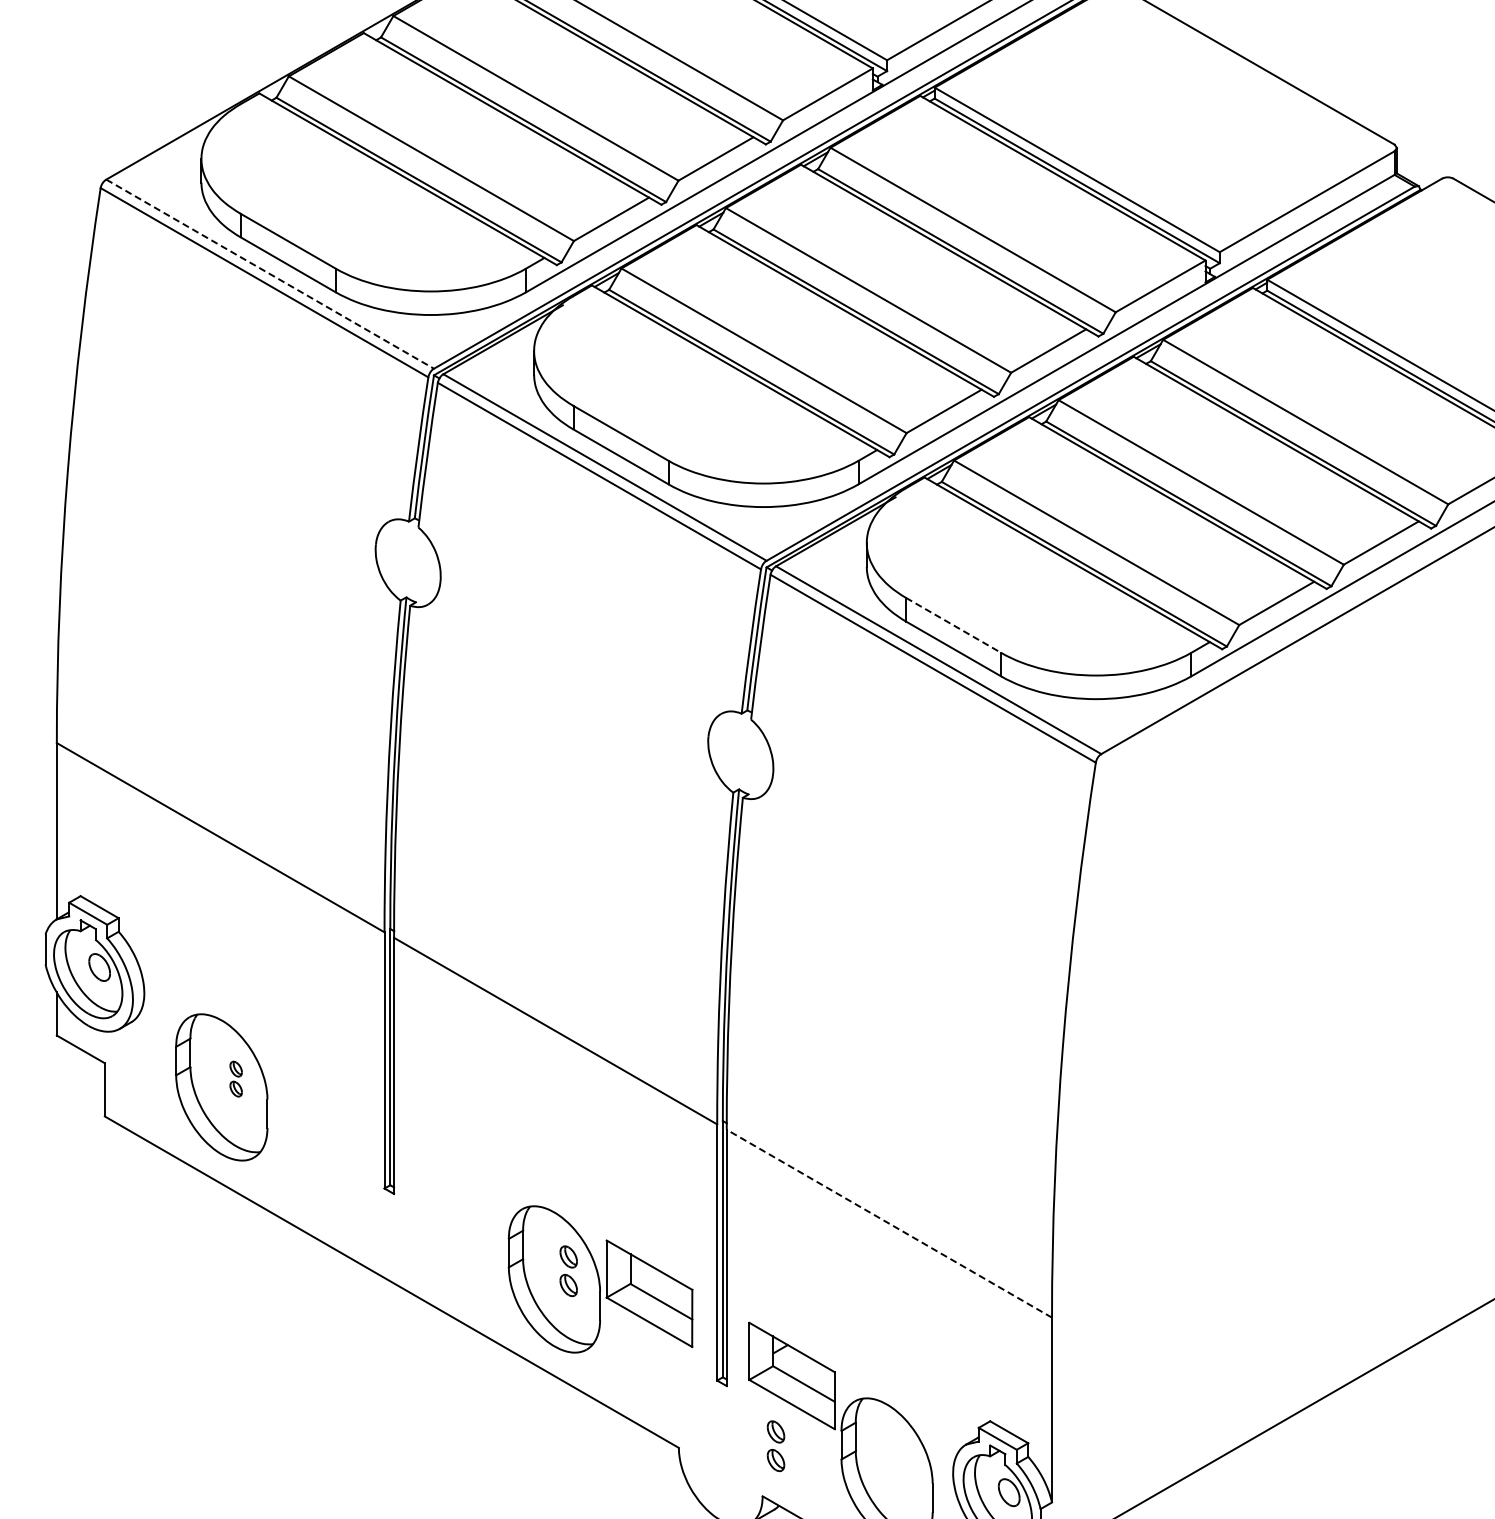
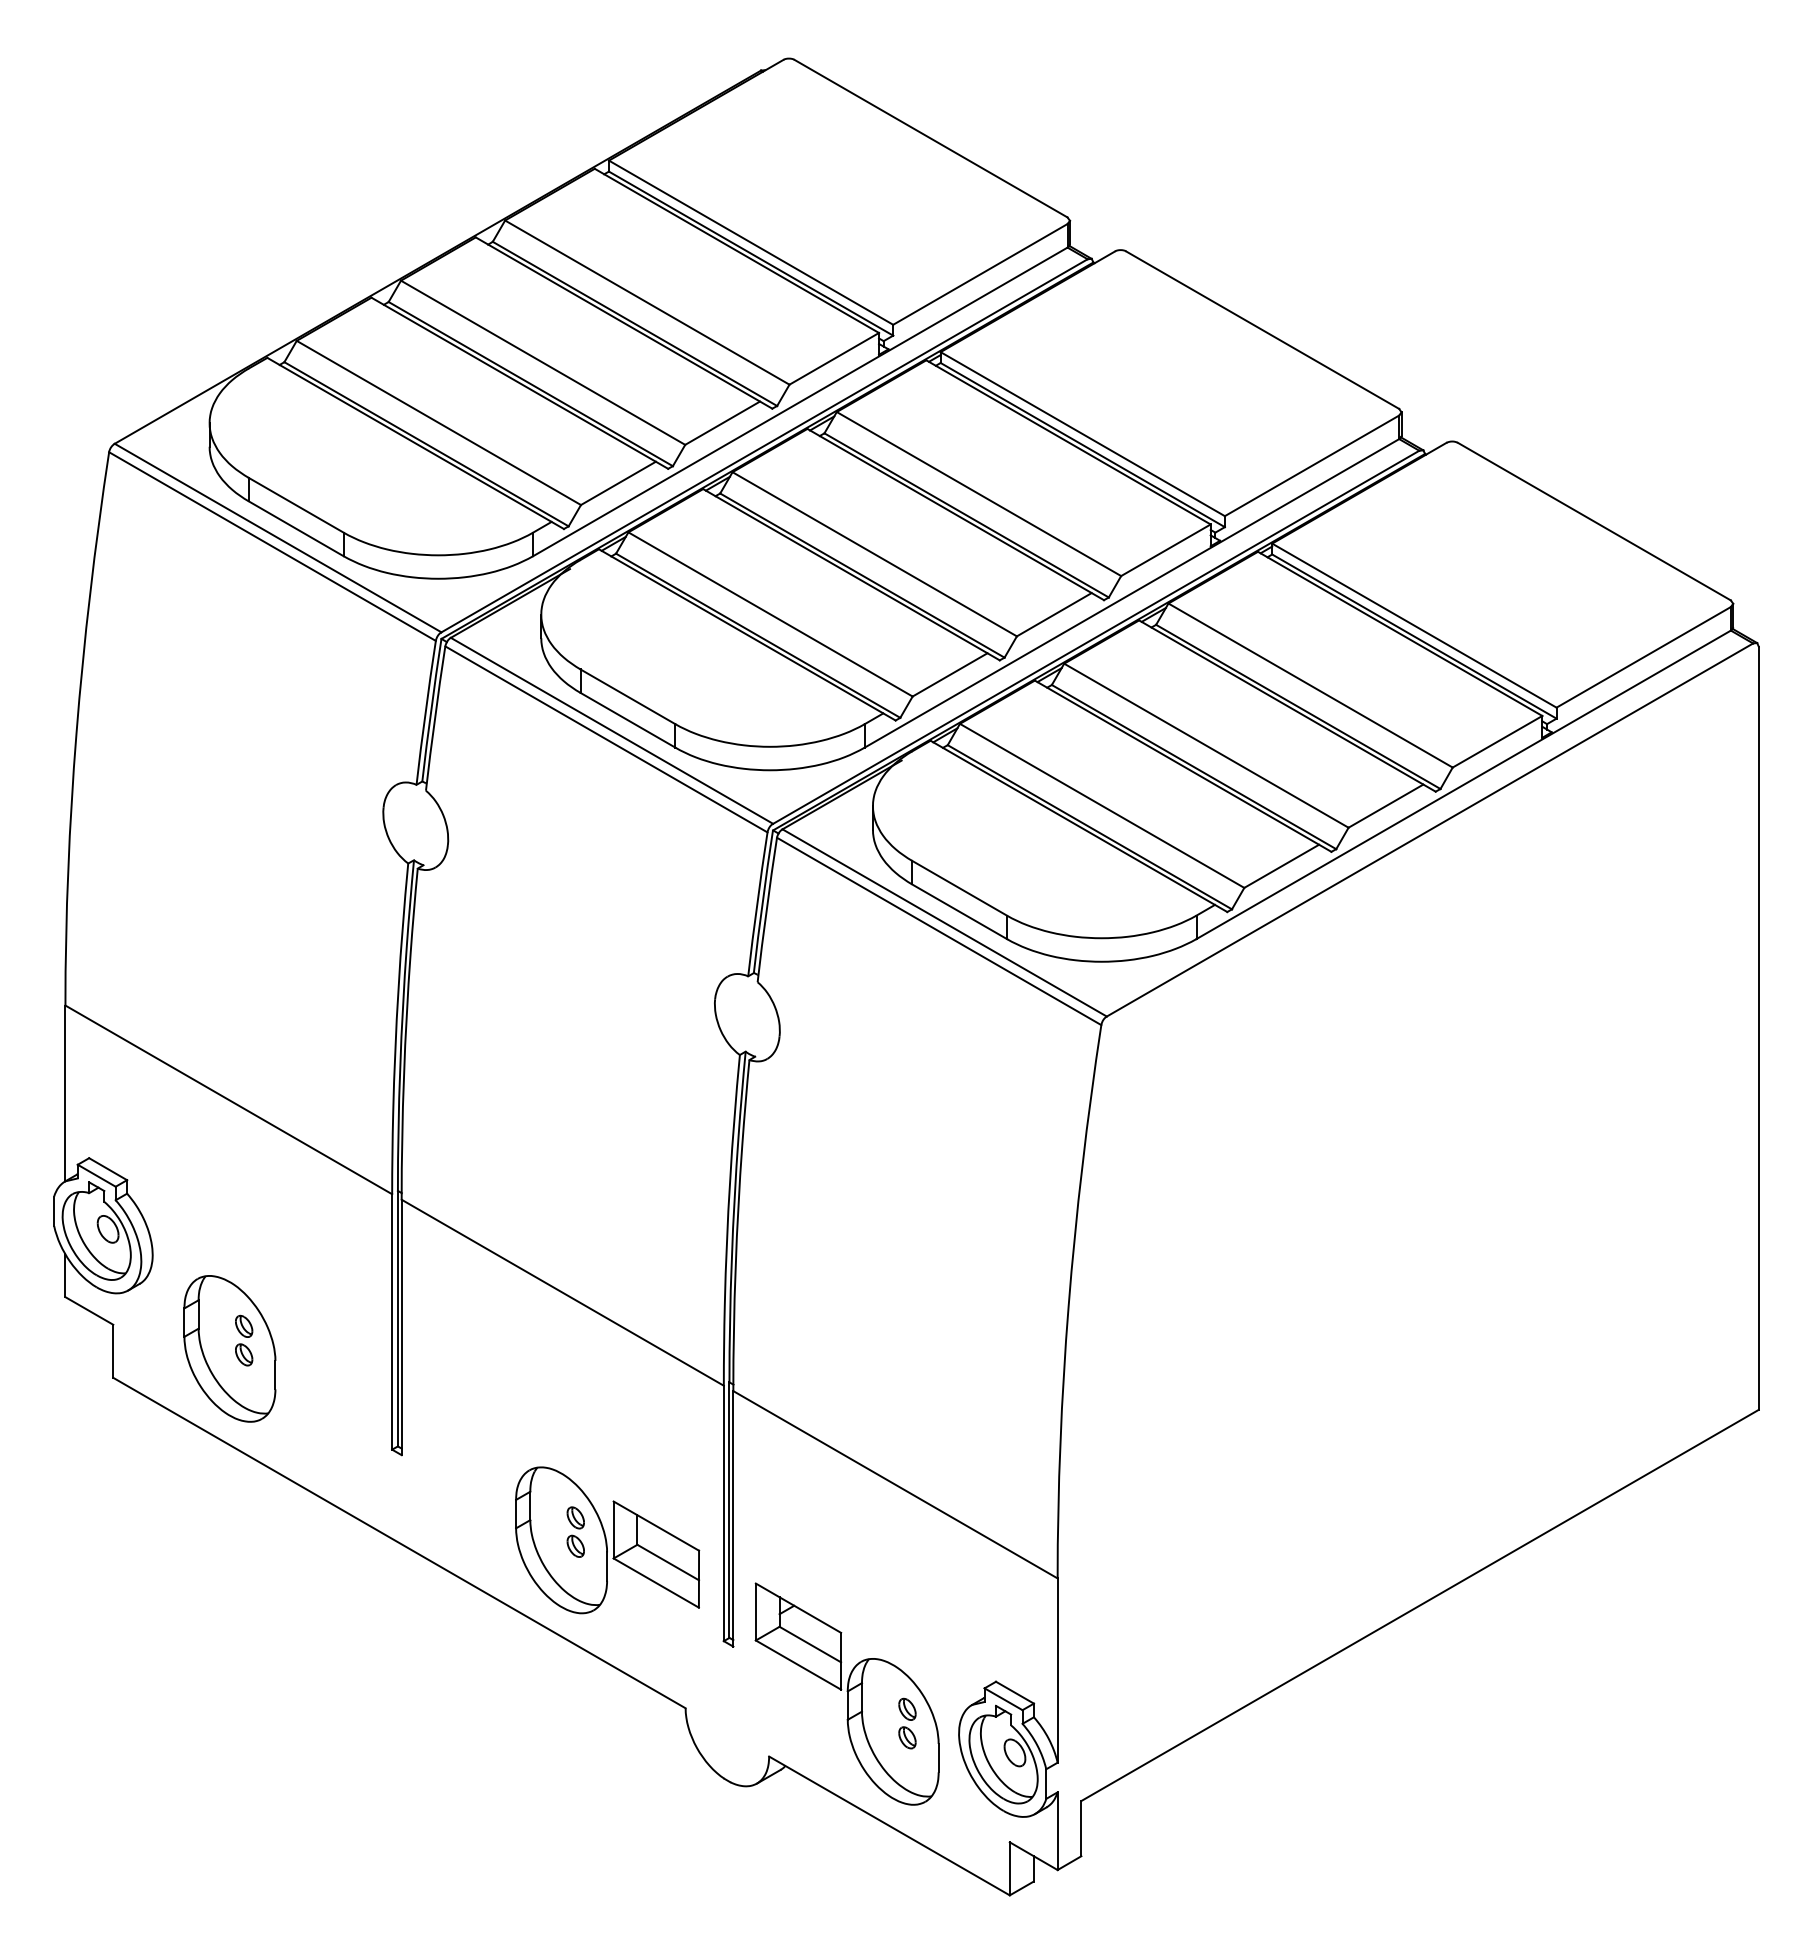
line: (270, 274) -> (278, 538), dashed -> solid
line: (953, 625) -> (959, 888), dashed -> solid
part: (236, 1079) -> (244, 1340), size x1.43
line: (889, 1223) -> (895, 1484), dashed -> solid
part: (776, 1446) -> (907, 1723), moved

